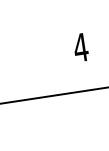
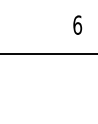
text: (80, 46) -> (77, 24), 4 -> 6

